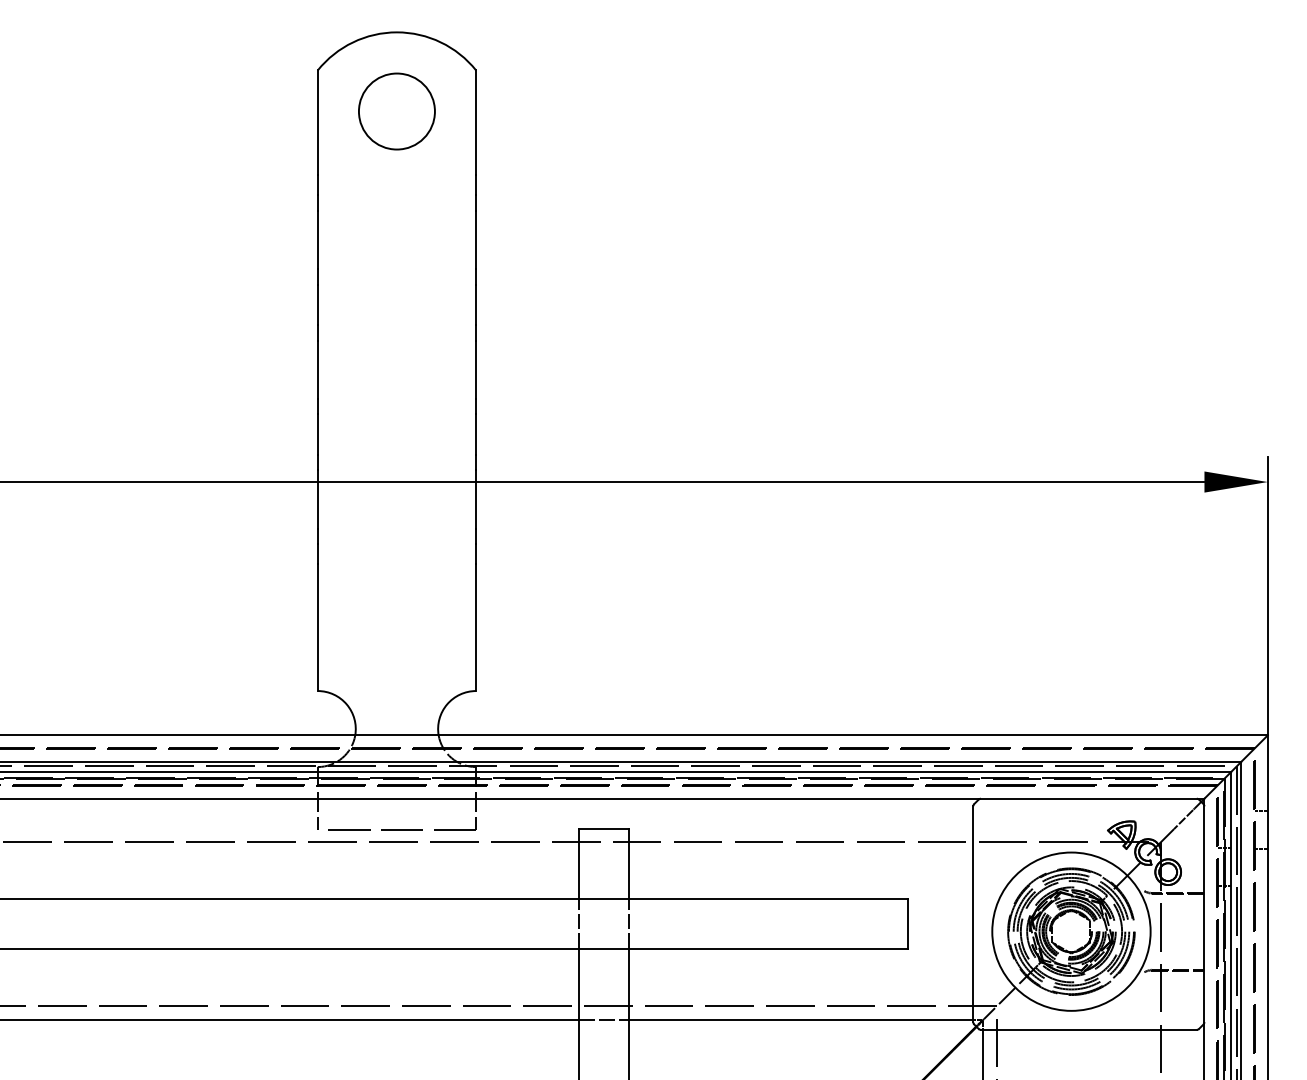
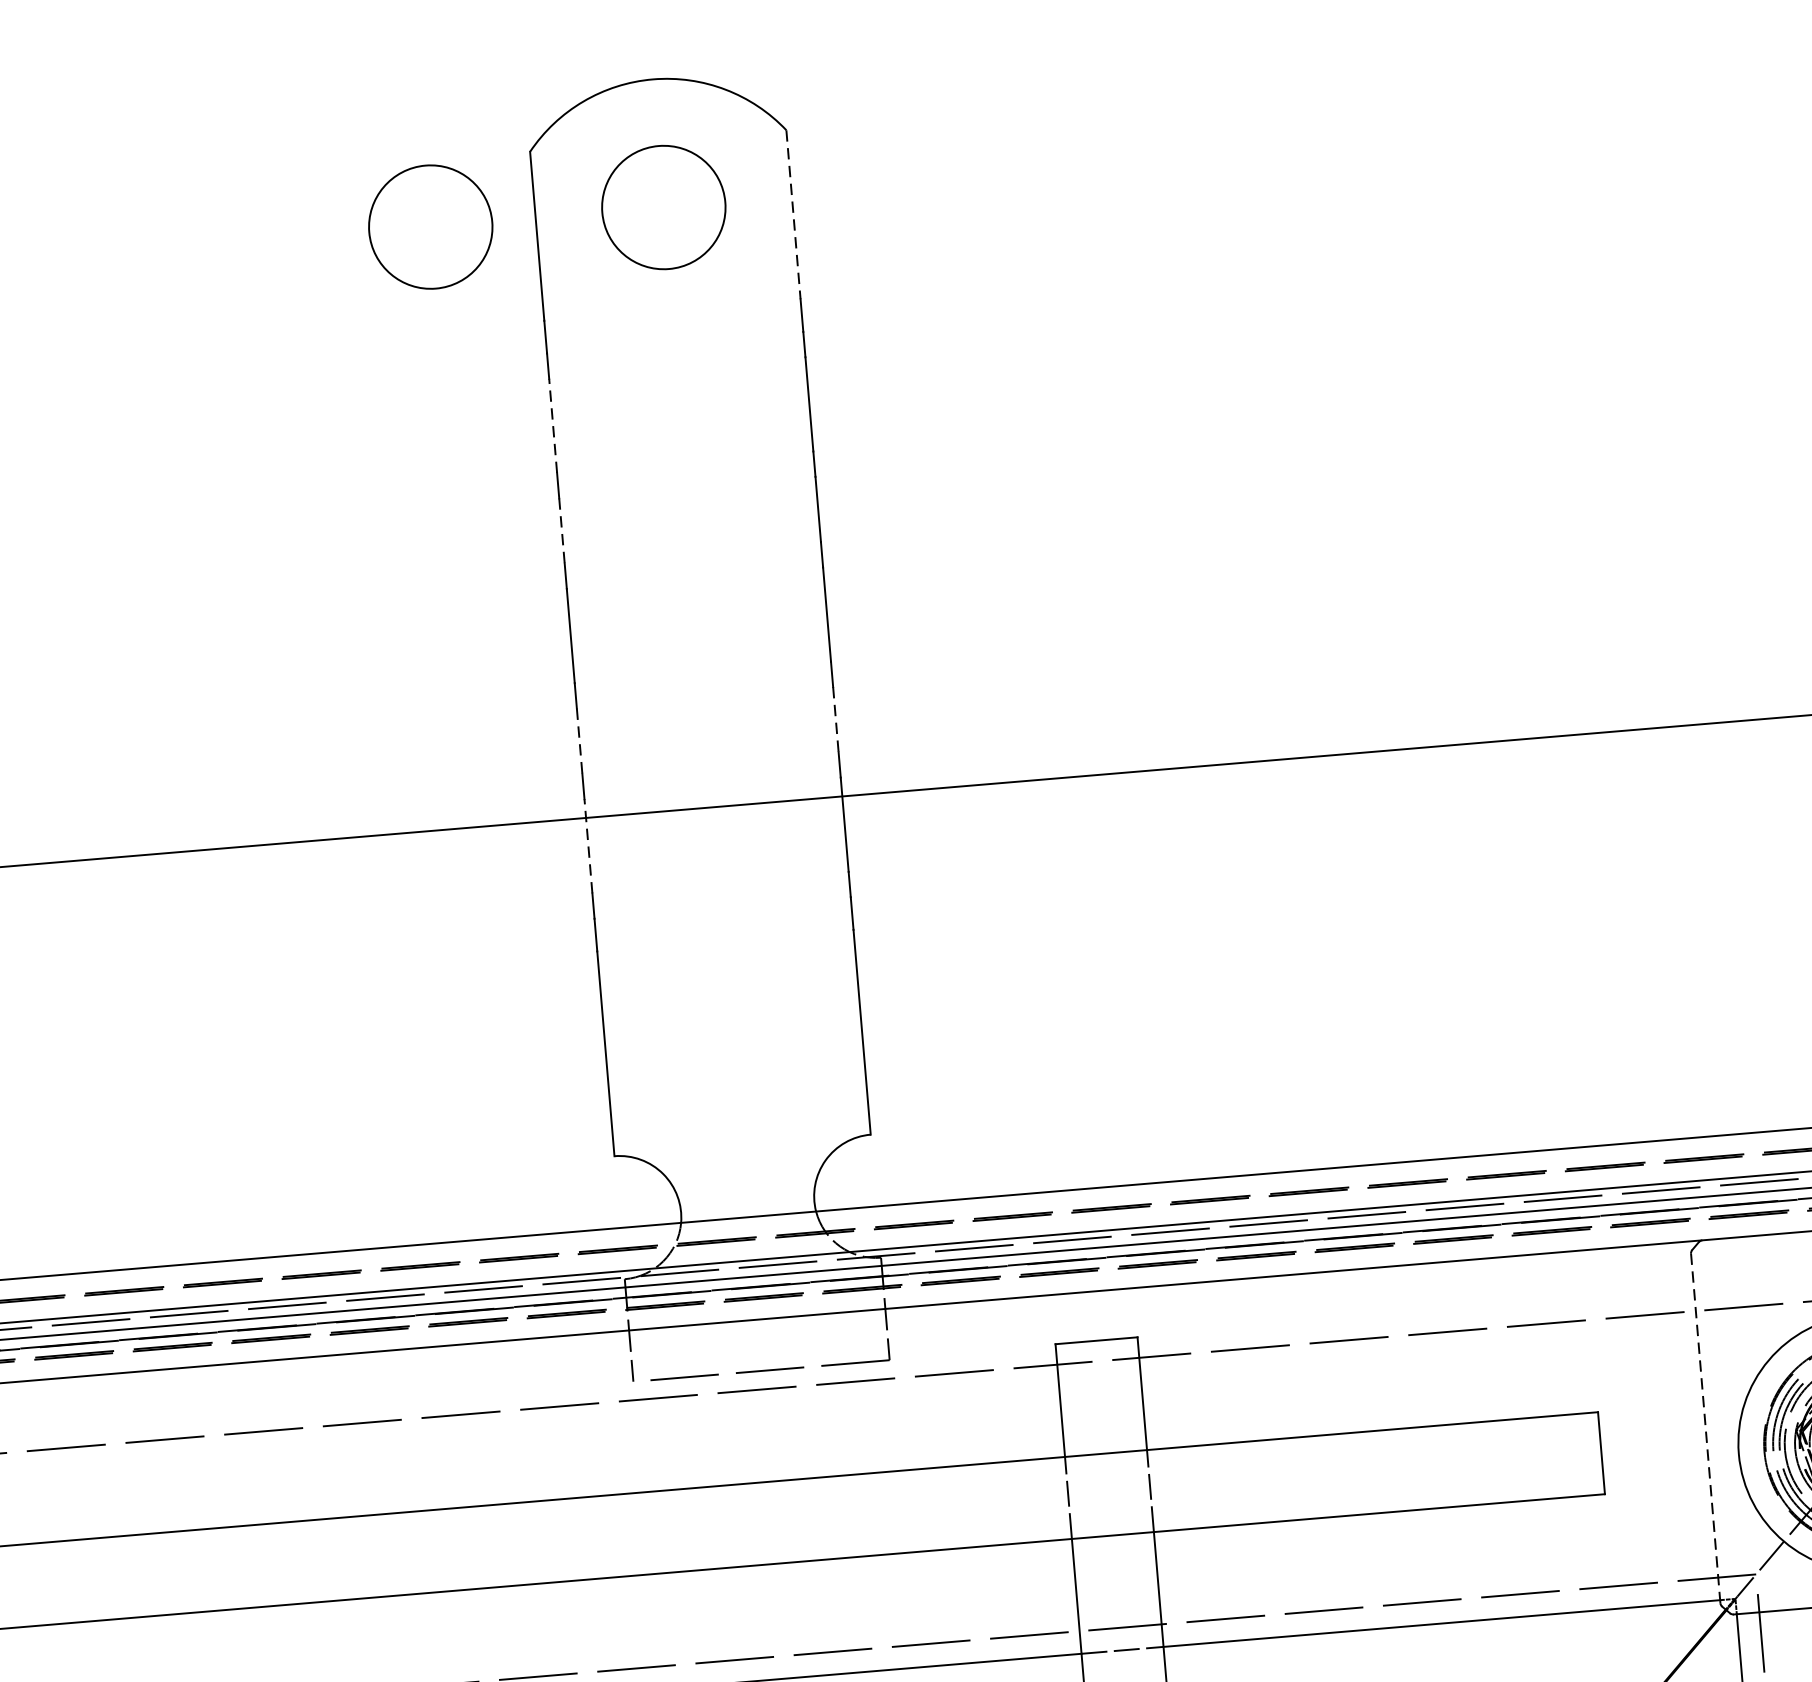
circle: (252, 111) -> (430, 227), added
line: (476, 123) -> (794, 216), solid -> dashed
line: (317, 239) -> (552, 425), solid -> dashed
line: (317, 305) -> (561, 532), solid -> dashed
line: (317, 435) -> (579, 742), solid -> dashed
line: (476, 435) -> (836, 721), solid -> dashed
line: (317, 499) -> (587, 846), solid -> dashed
line: (973, 914) -> (1706, 1428), solid -> dashed

